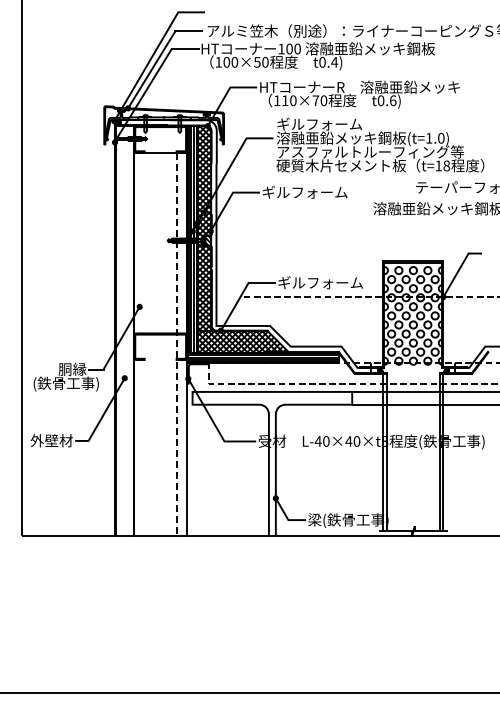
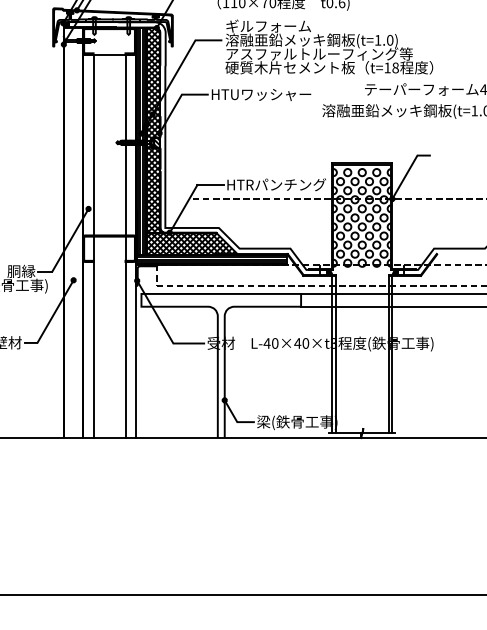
text: (312, 191) -> (261, 93), ギルフォーム -> HTUワッシャー
text: (327, 282) -> (276, 184), ギルフォーム -> HTRパンチング
line: (144, 343) -> (93, 245), added
line: (176, 344) -> (125, 246), dashed -> solid

